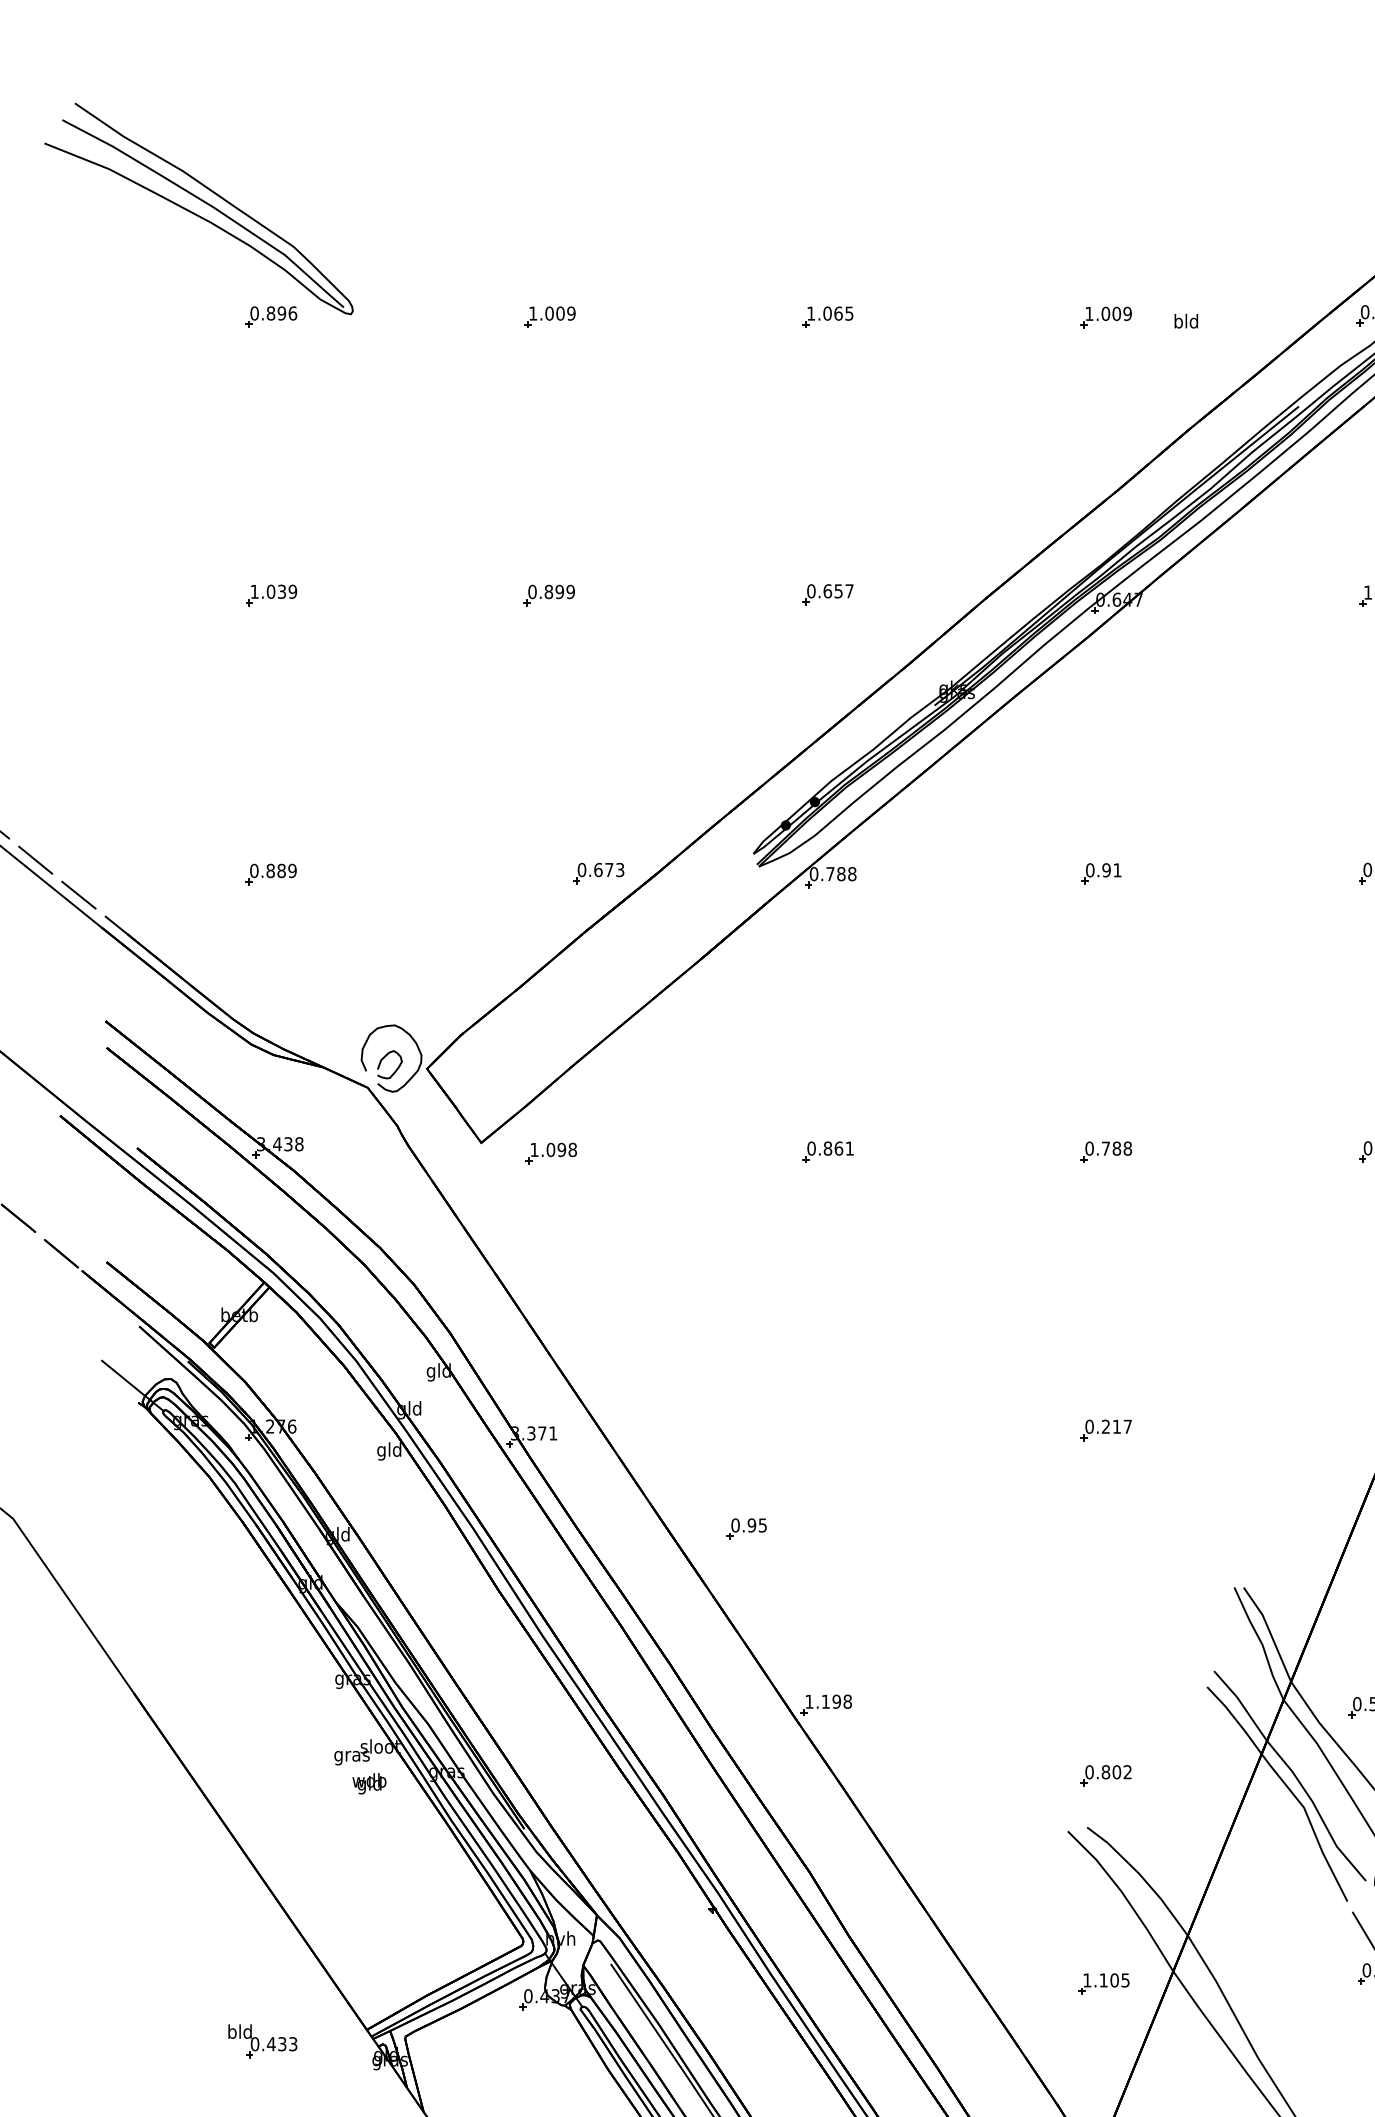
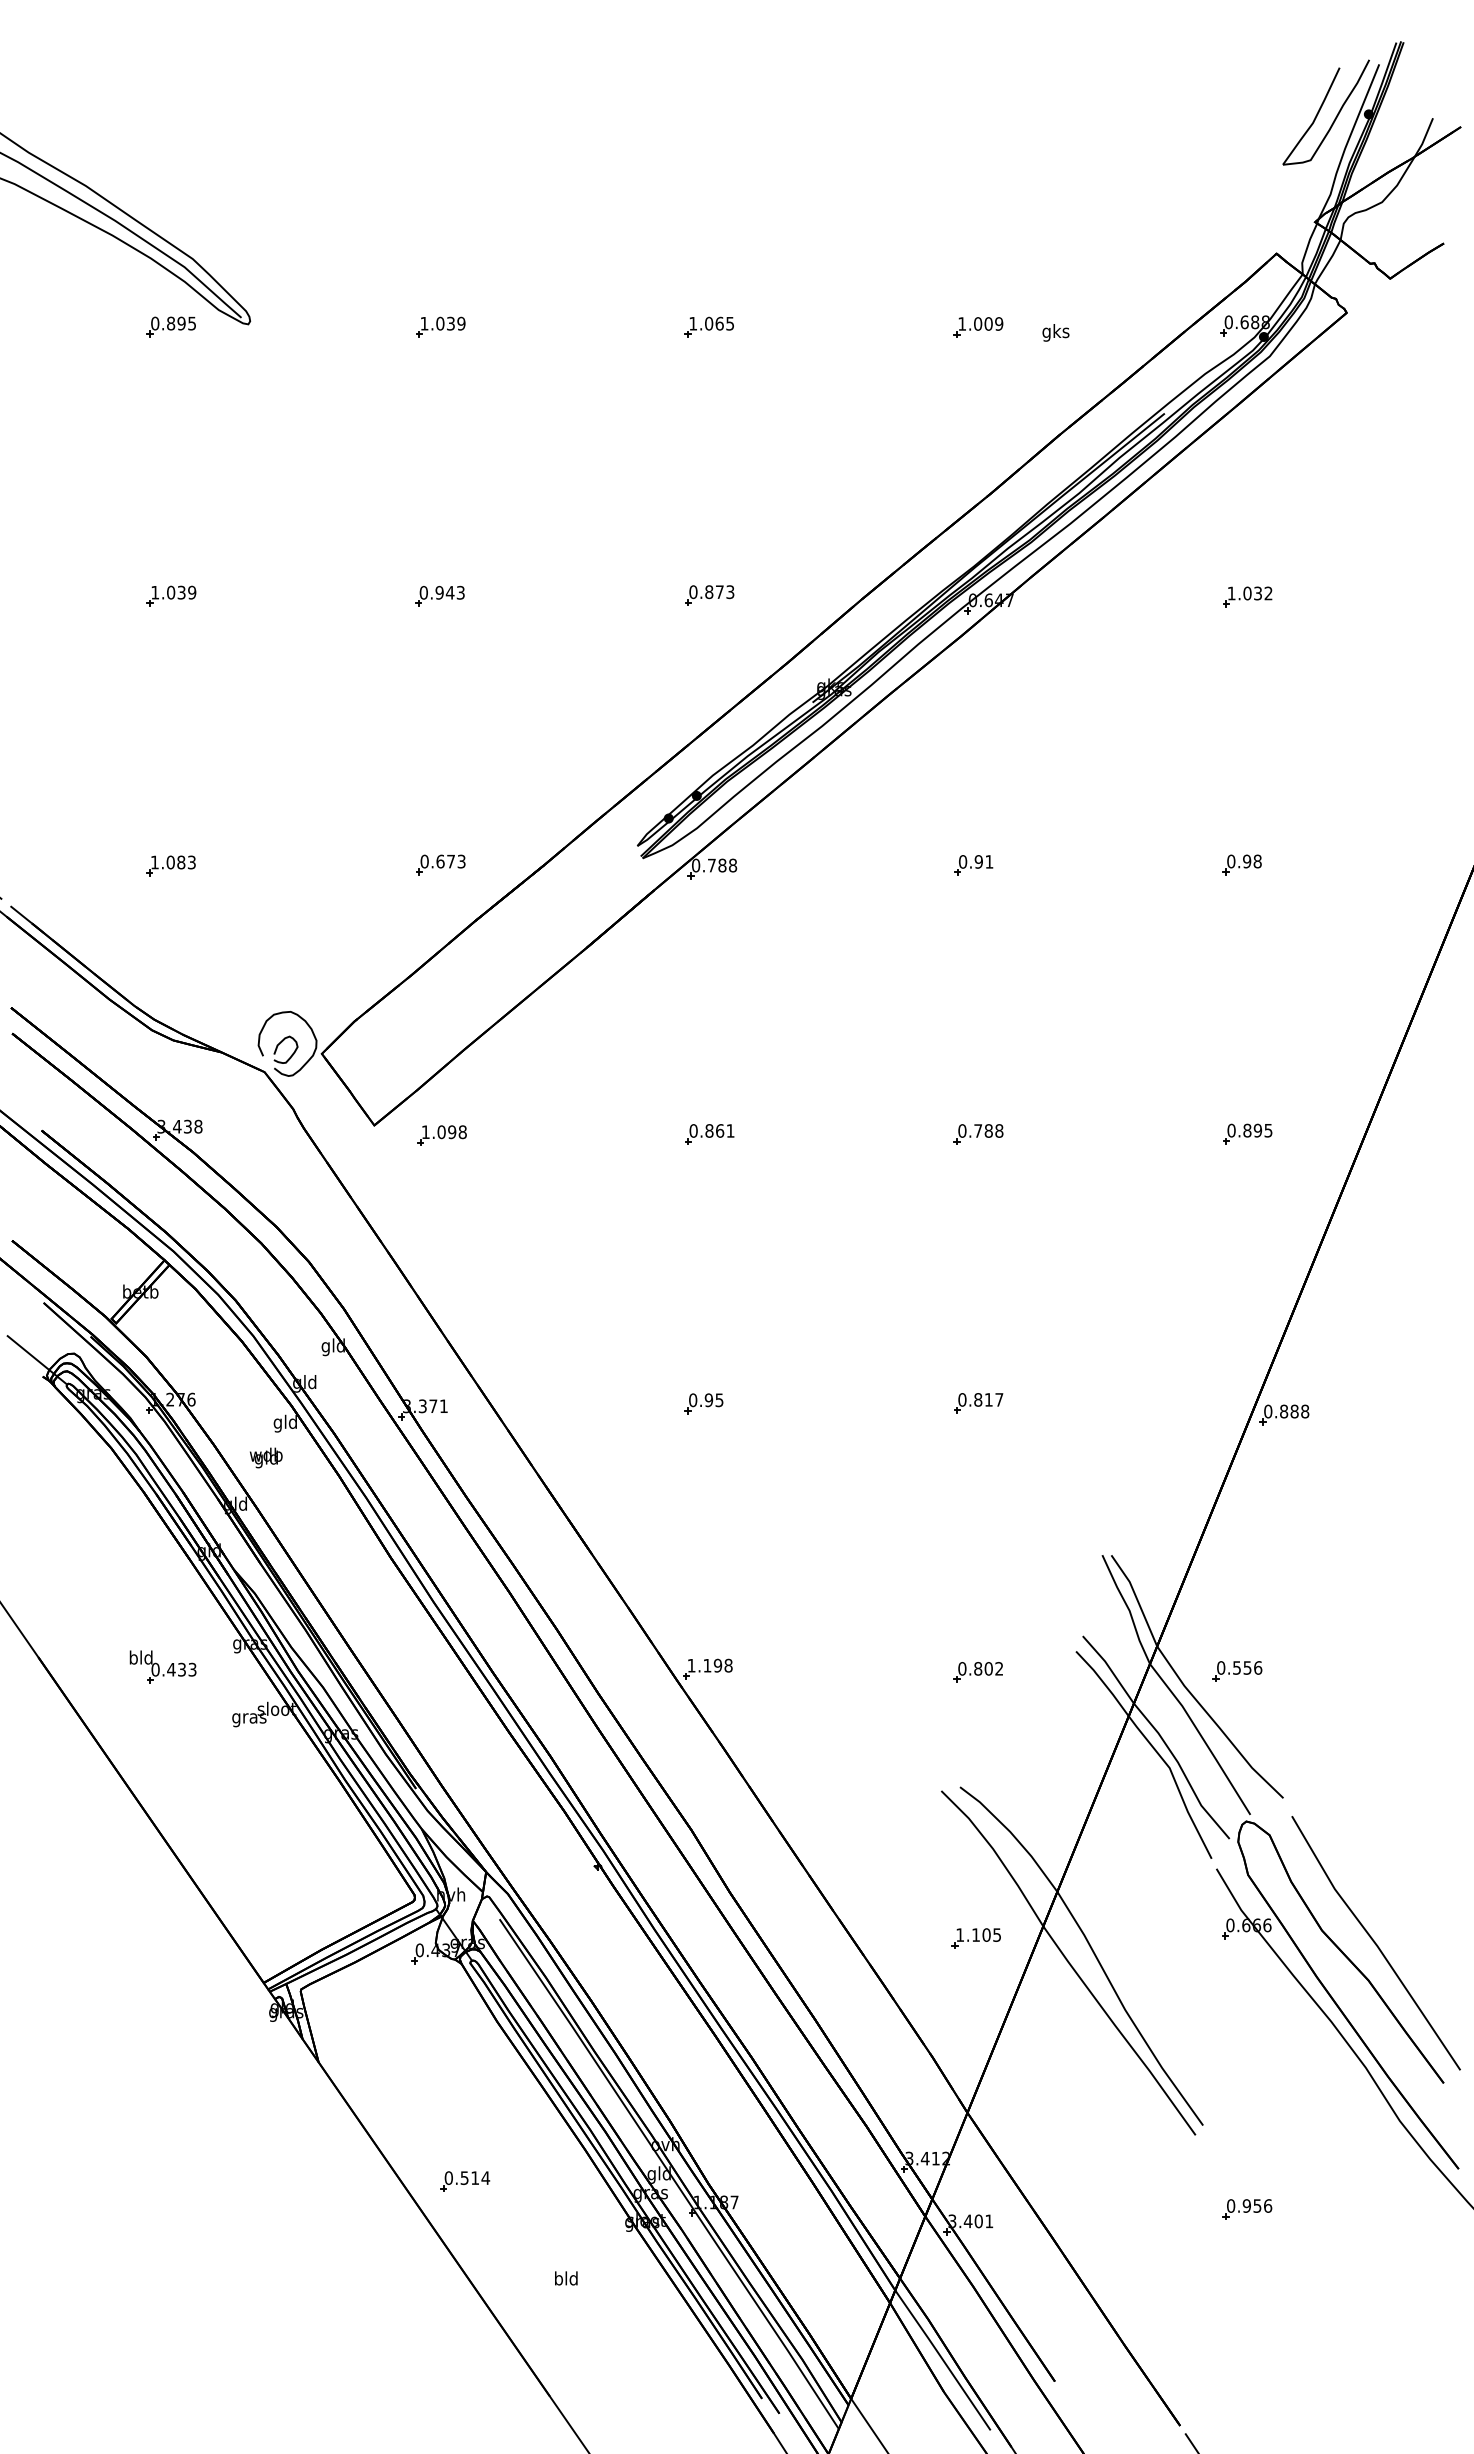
text: (293, 313) -> (192, 323), 0.896 -> 0.895
text: (560, 313) -> (450, 323), 1.009 -> 1.039
text: (1185, 322) -> (1055, 332), bld -> gks
text: (559, 591) -> (449, 592), 0.899 -> 0.943
text: (838, 591) -> (719, 592), 0.657 -> 0.873
text: (272, 870) -> (172, 862), 0.889 -> 1.083
part: (598, 873) -> (440, 864), moved
text: (1106, 1426) -> (978, 1399), 0.217 -> 0.817
part: (746, 1528) -> (703, 1403), moved
part: (1105, 1776) -> (977, 1672), moved
text: (369, 1783) -> (266, 1457), moved
part: (262, 2040) -> (162, 1666), moved

